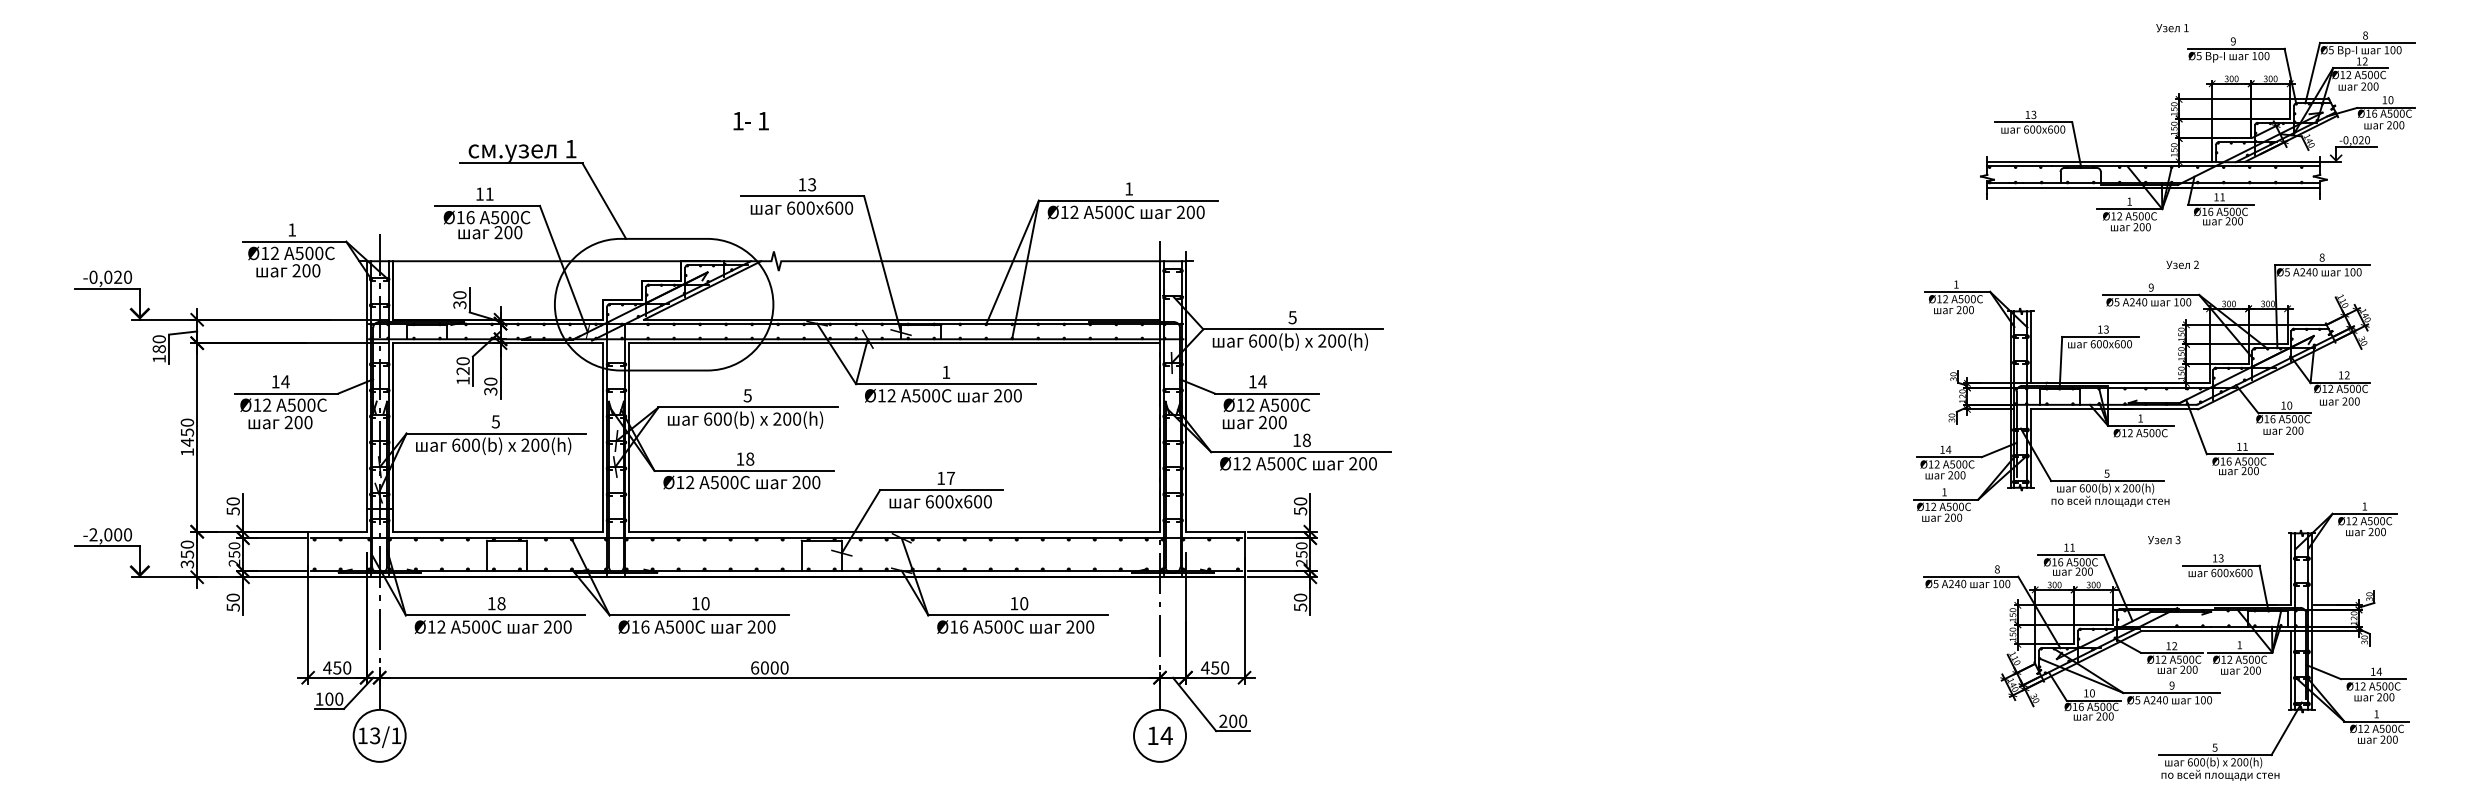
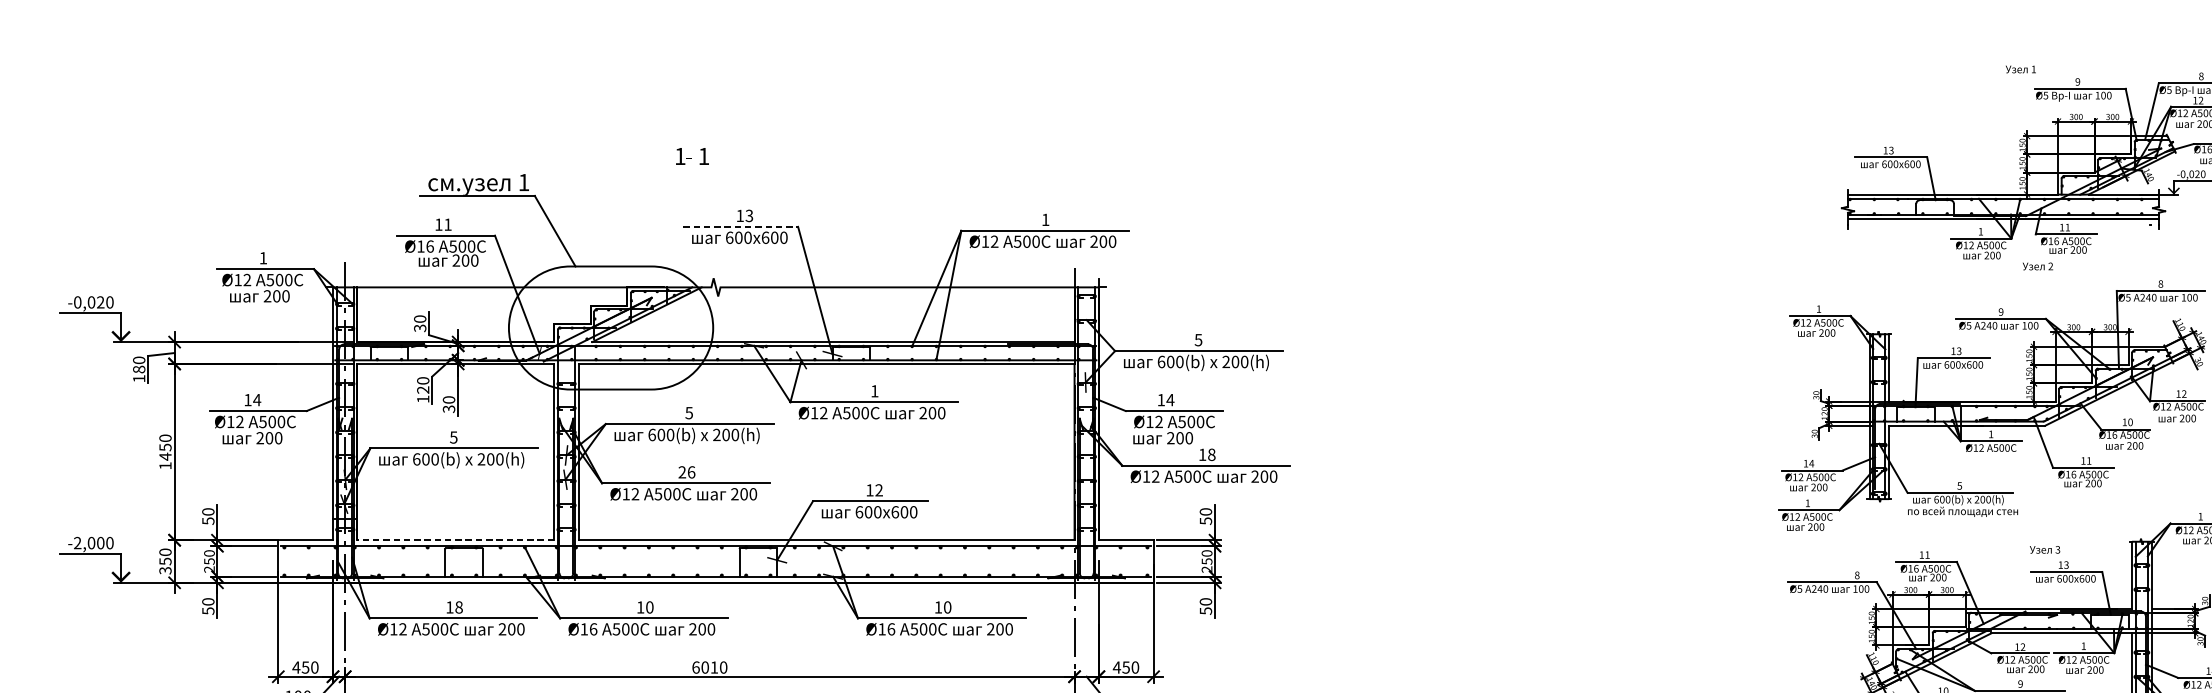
line: (803, 196) -> (741, 226), solid -> dashed
text: (2182, 264) -> (2037, 266), moved
text: (745, 458) -> (687, 471), 18 -> 26
text: (950, 477) -> (878, 489), 17 -> 12
line: (497, 531) -> (455, 540), solid -> dashed
text: (2164, 539) -> (2045, 549), moved
text: (774, 667) -> (714, 667), 6000 -> 6010

